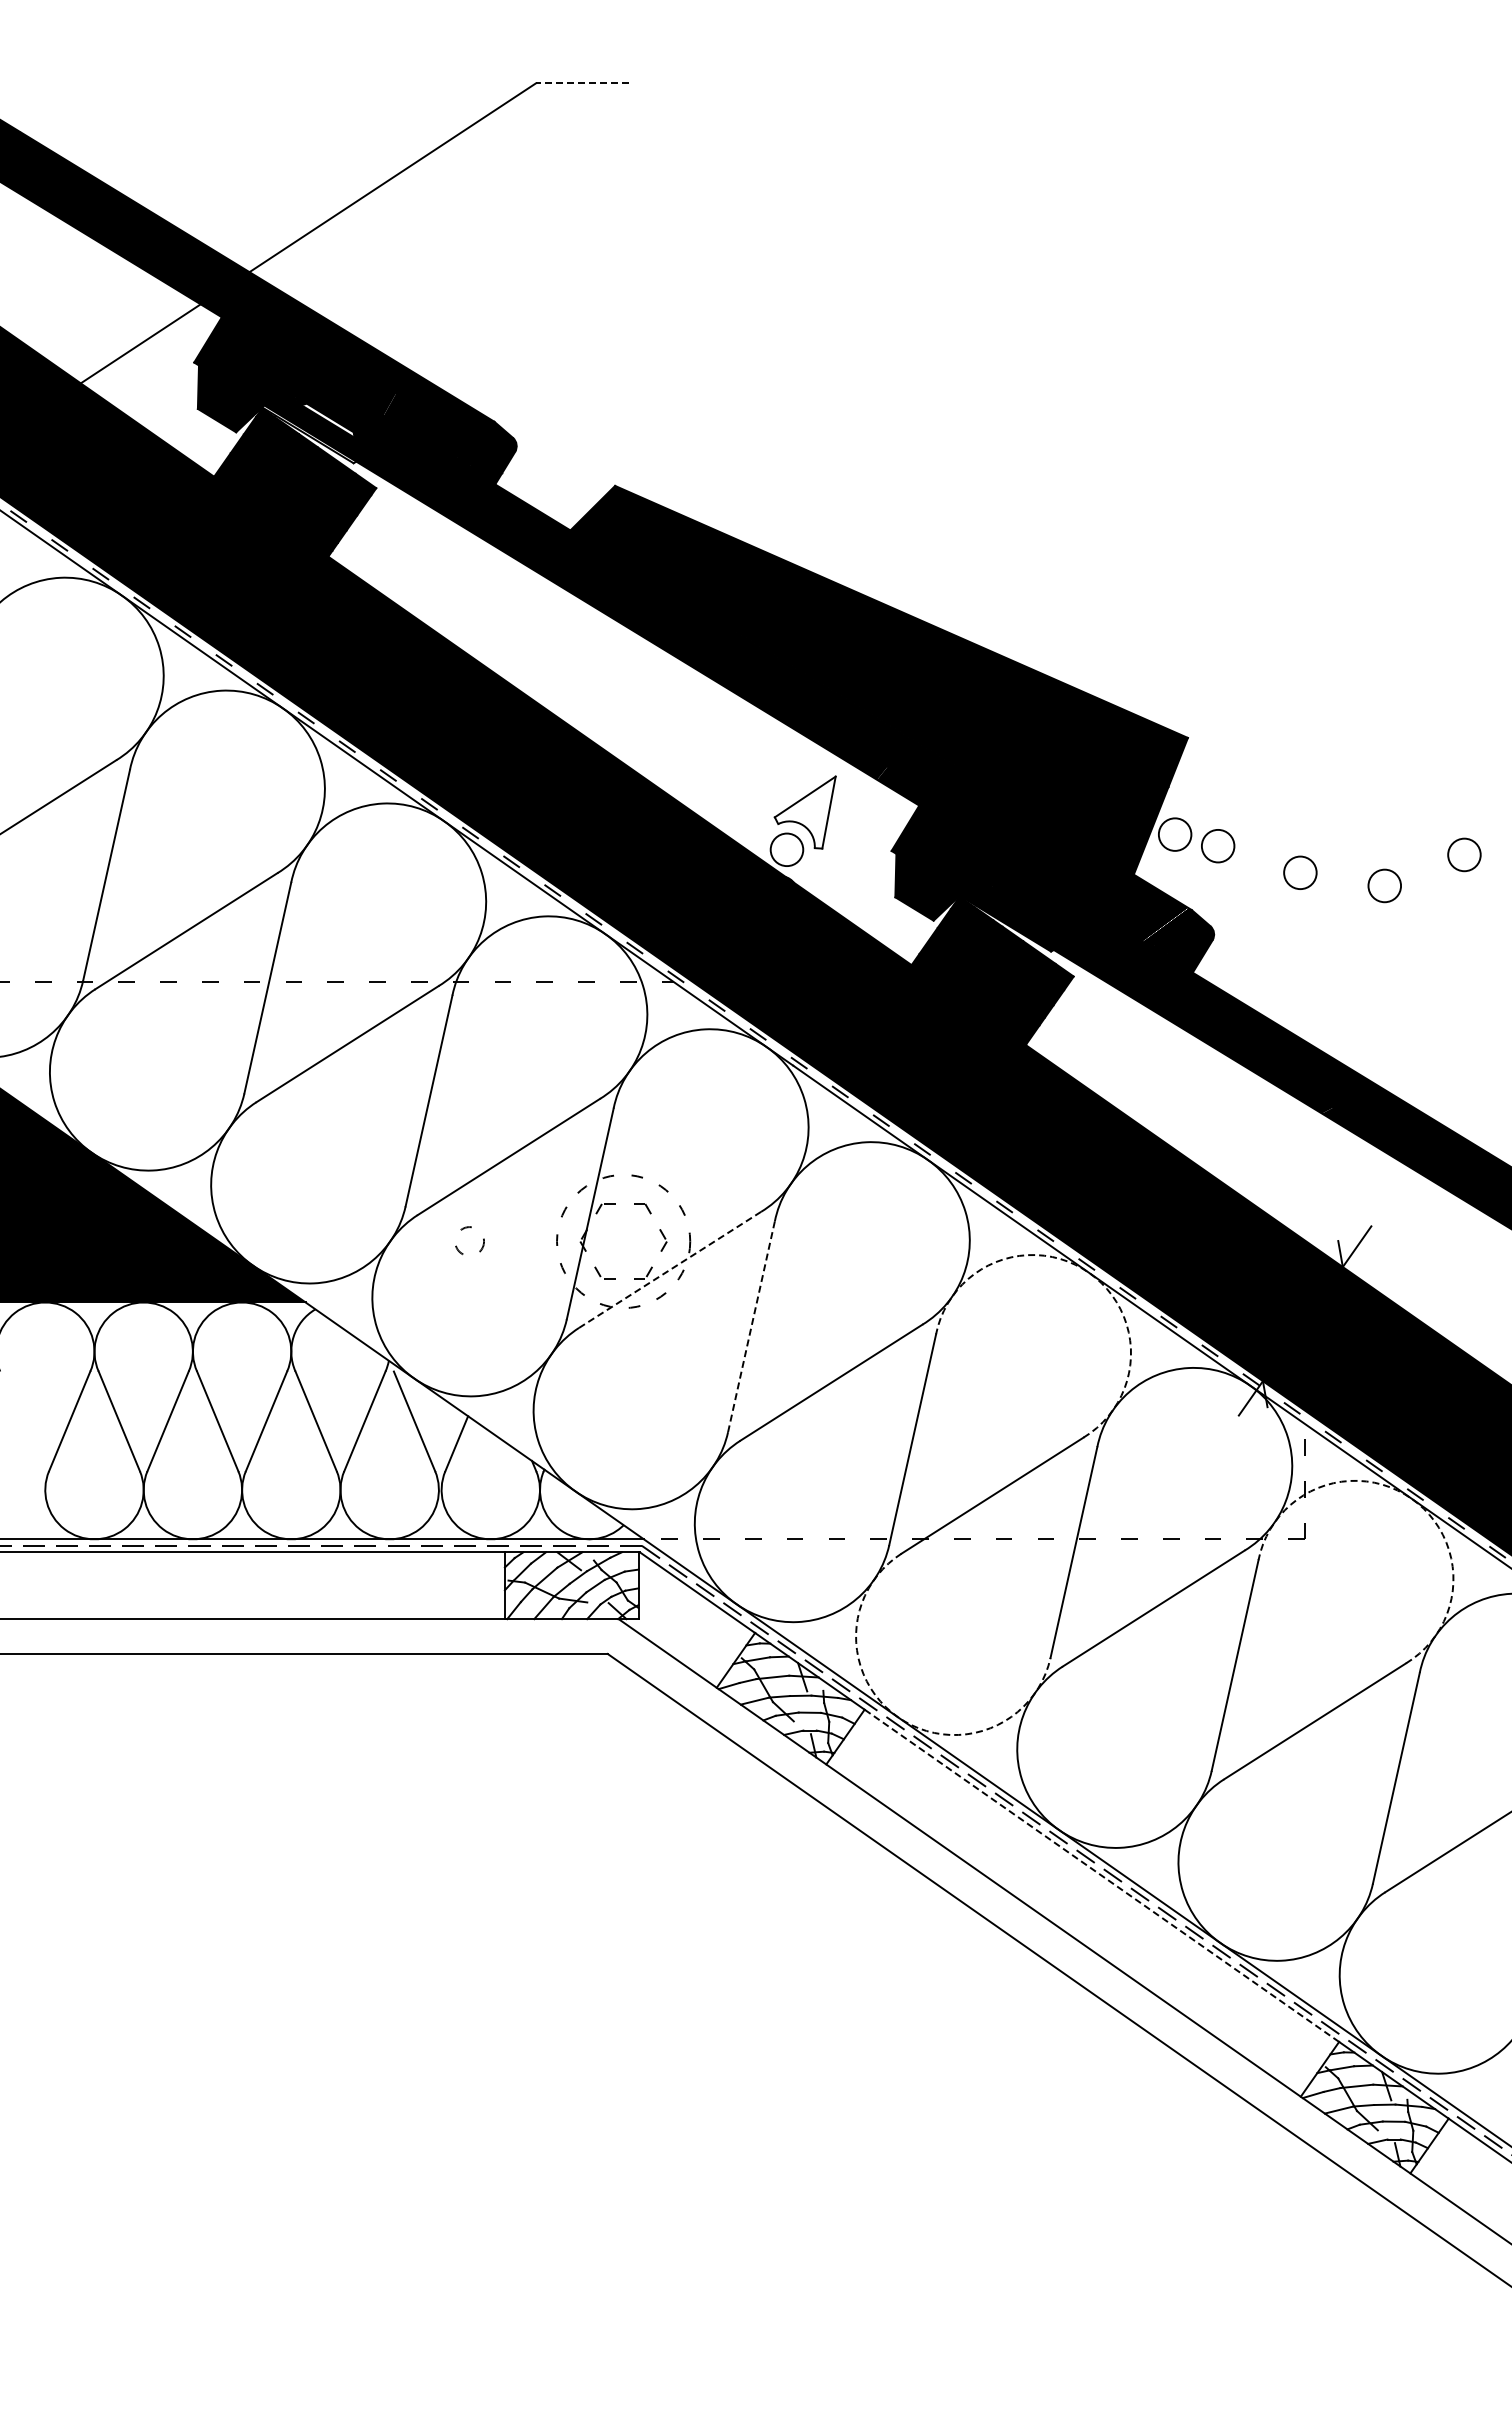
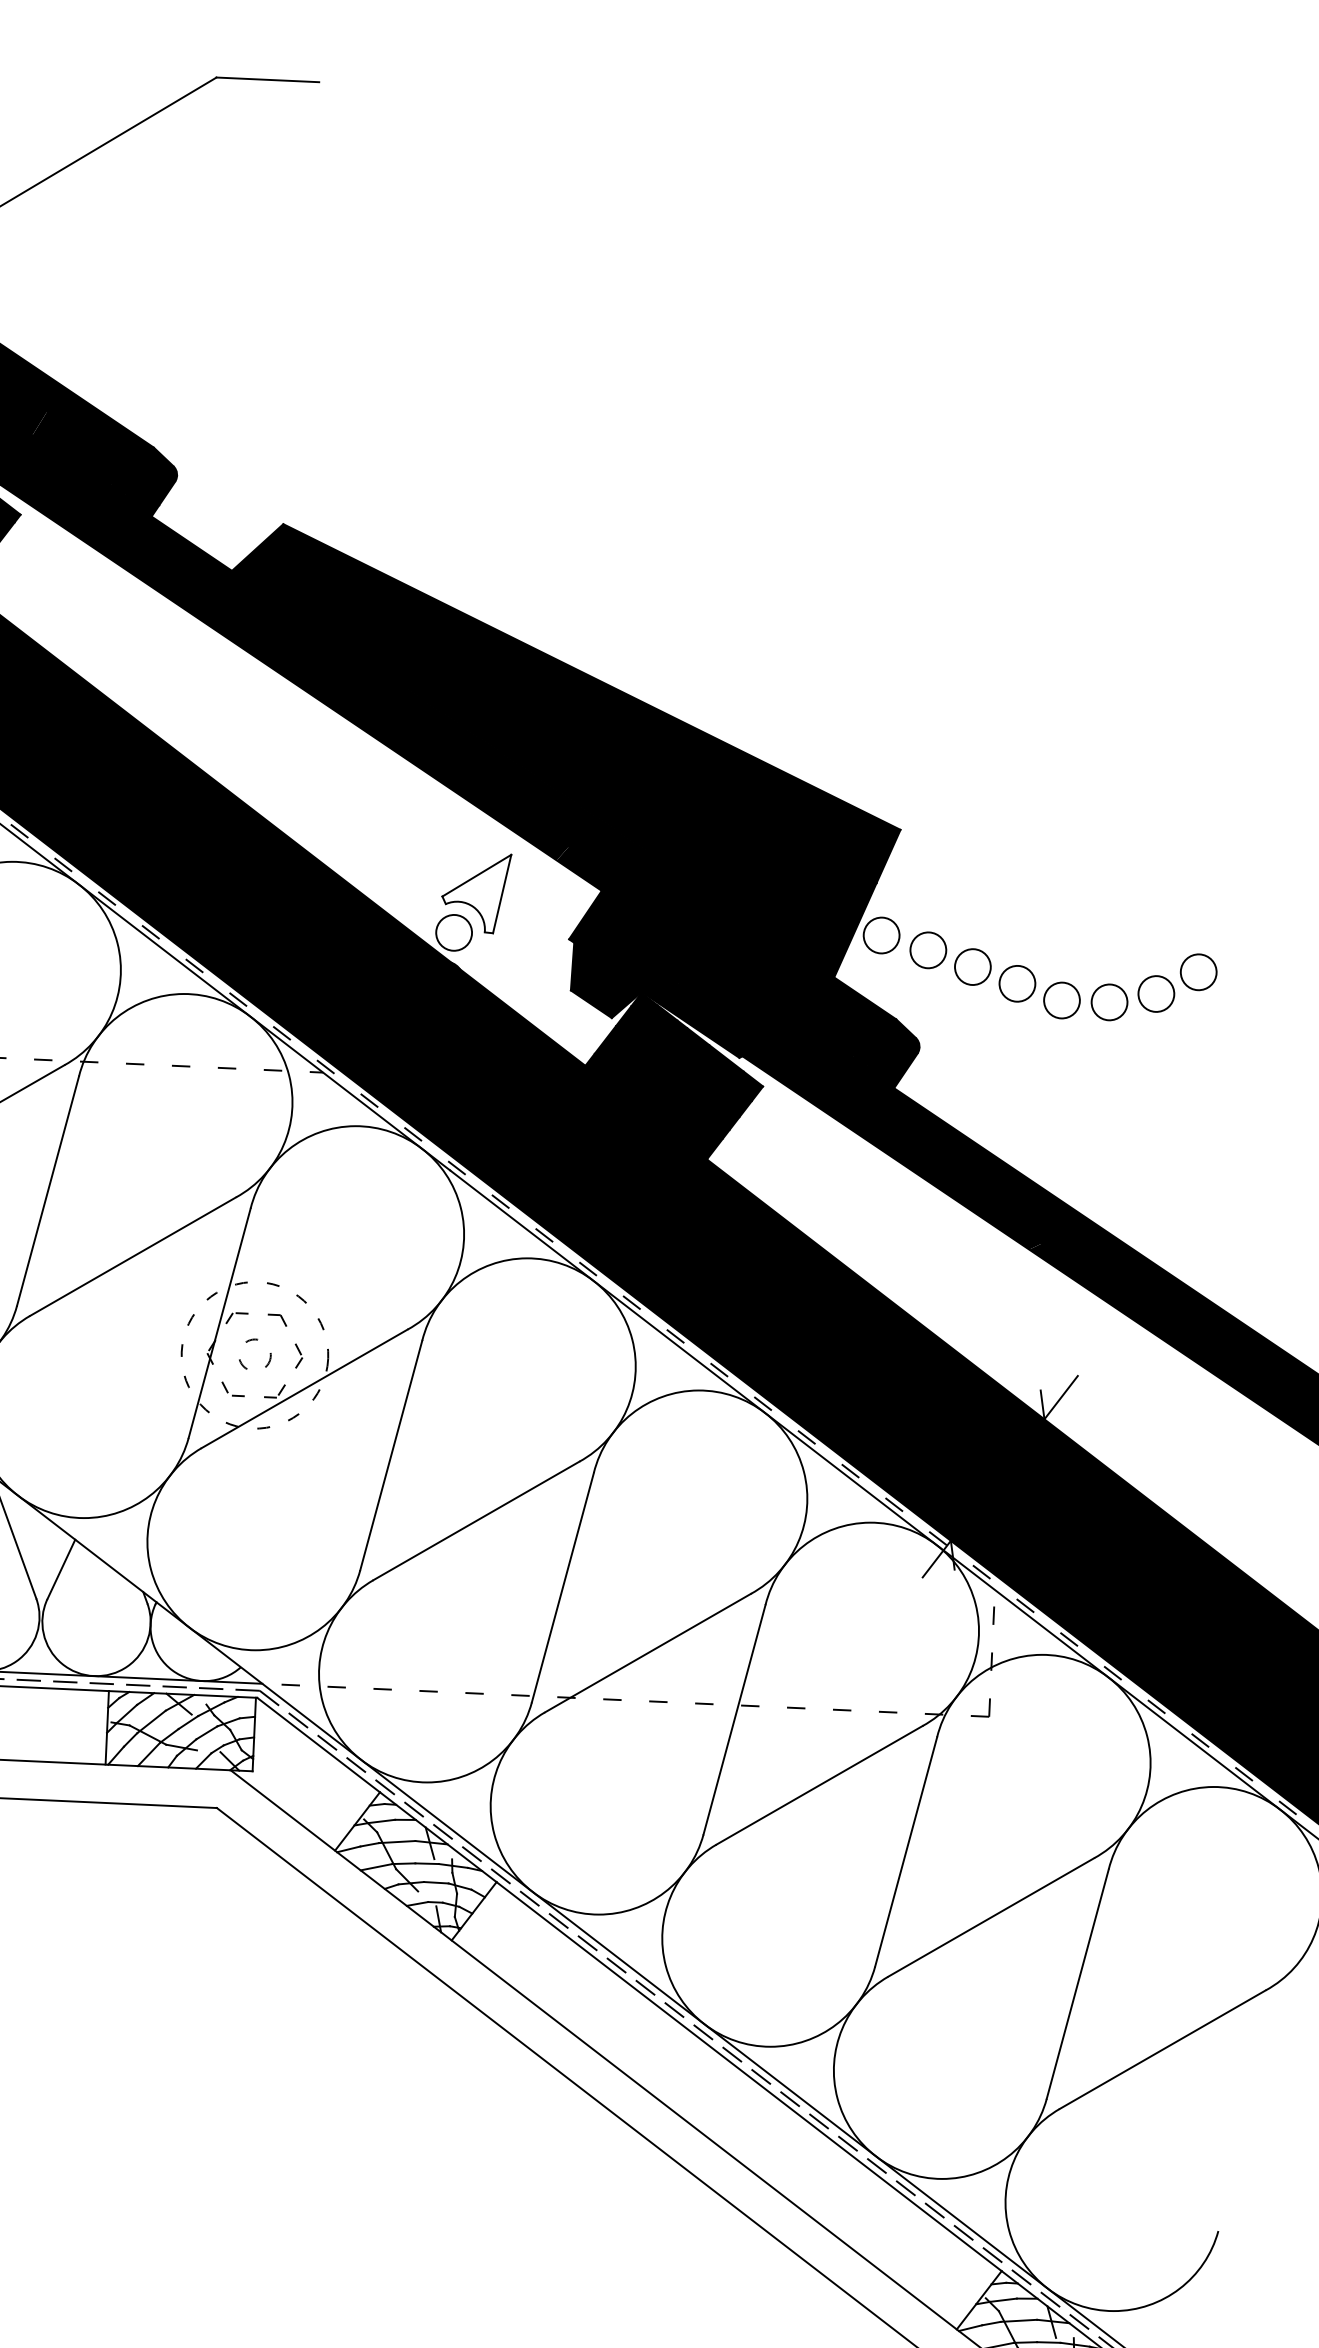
line: (582, 83) -> (267, 80), dashed -> solid
circle: (1259, 859) -> (973, 967), added
circle: (1426, 876) -> (1155, 994), added
circle: (1341, 886) -> (1061, 1000), added
circle: (469, 1240) -> (254, 1354), moved
line: (670, 1269) -> (305, 1388), dashed -> solid
arc: (1089, 1272) -> (765, 1412), dashed -> solid
line: (751, 1326) -> (391, 1455), dashed -> solid
arc: (1411, 1498) -> (1108, 1677), dashed -> solid
arc: (898, 1717) -> (533, 1892), dashed -> solid
line: (1101, 1875) -> (748, 2076), dashed -> solid

